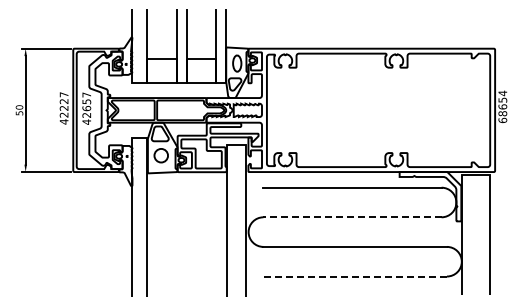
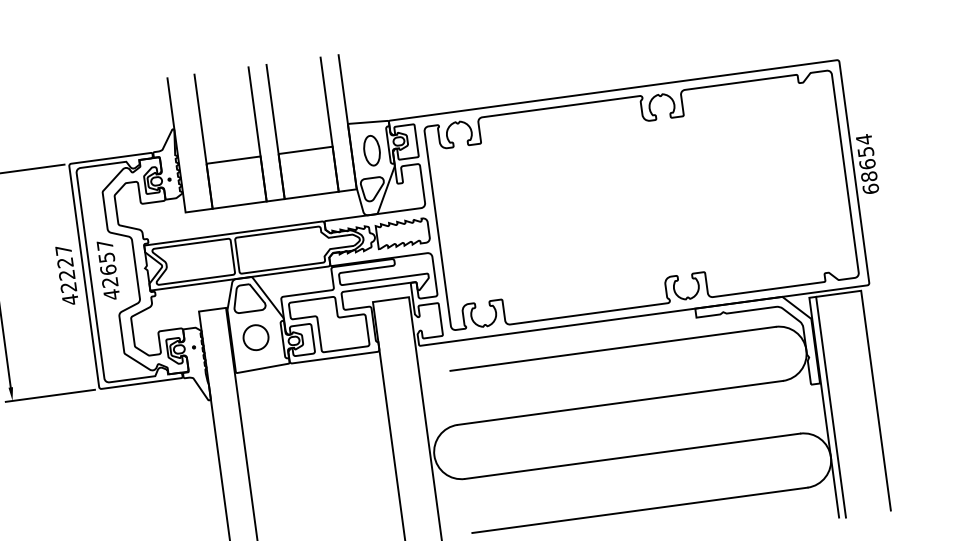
line: (352, 217) -> (620, 403), dashed -> solid
line: (465, 234) -> (830, 406), added
line: (355, 276) -> (640, 510), dashed -> solid

